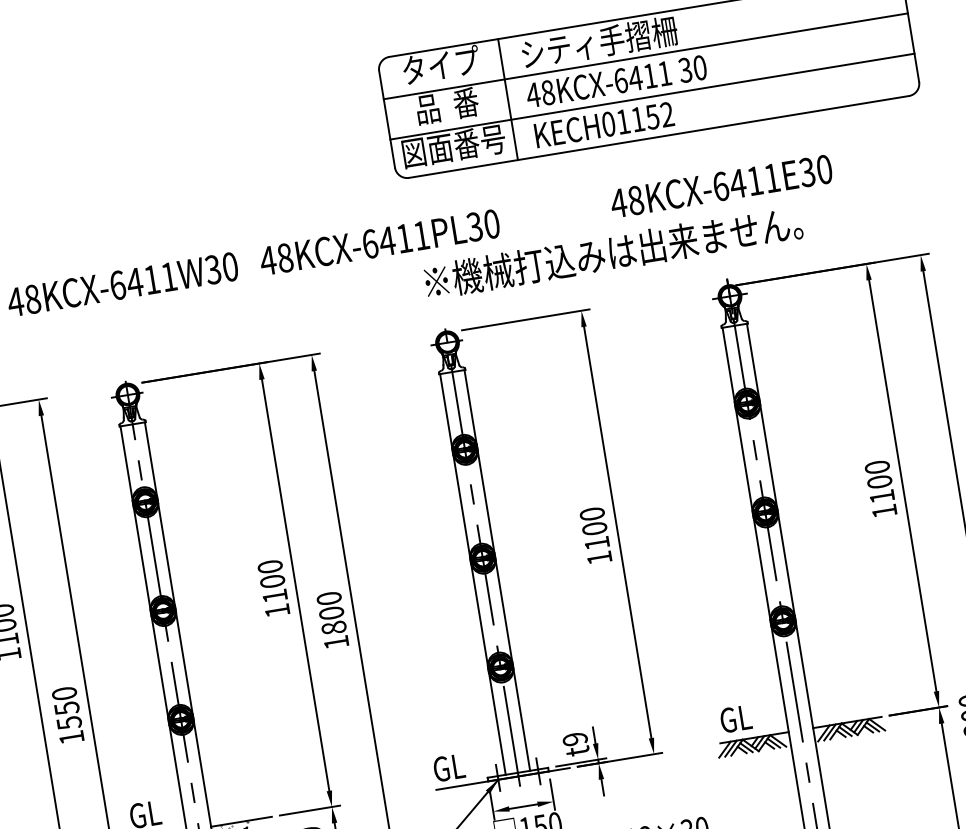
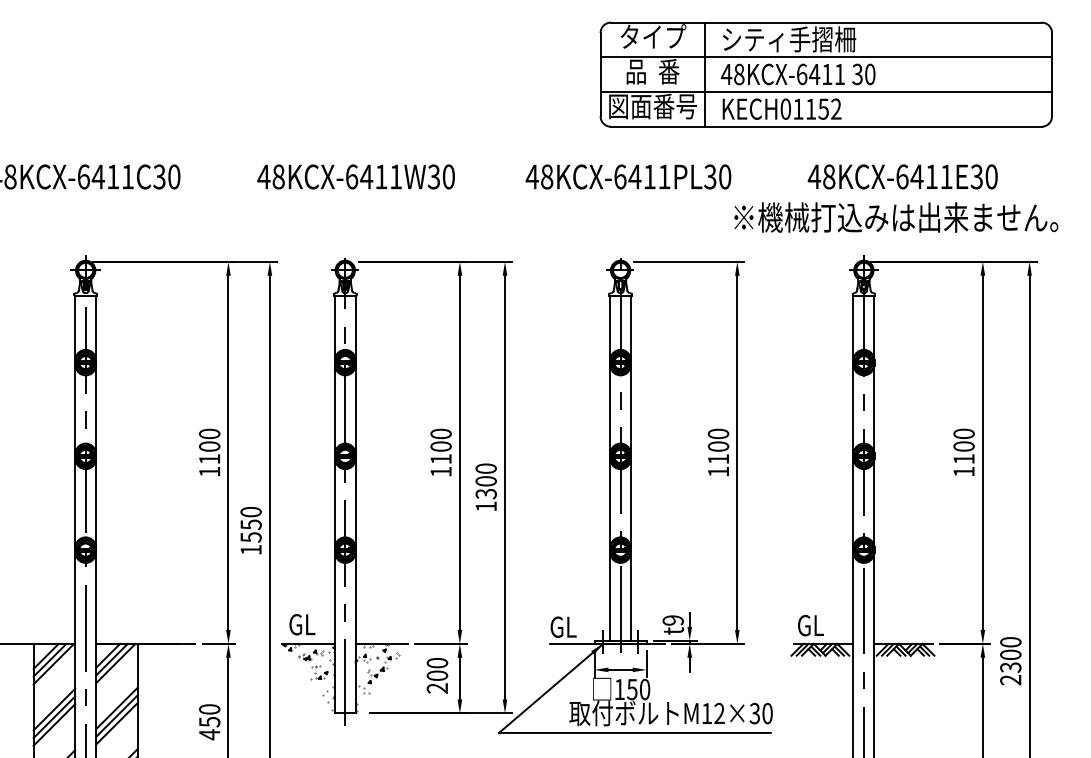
text: (720, 186) -> (902, 176), moved
text: (379, 241) -> (628, 176), moved
text: (613, 252) -> (896, 217), moved
text: (333, 627) -> (485, 493), 1800 -> 1300

